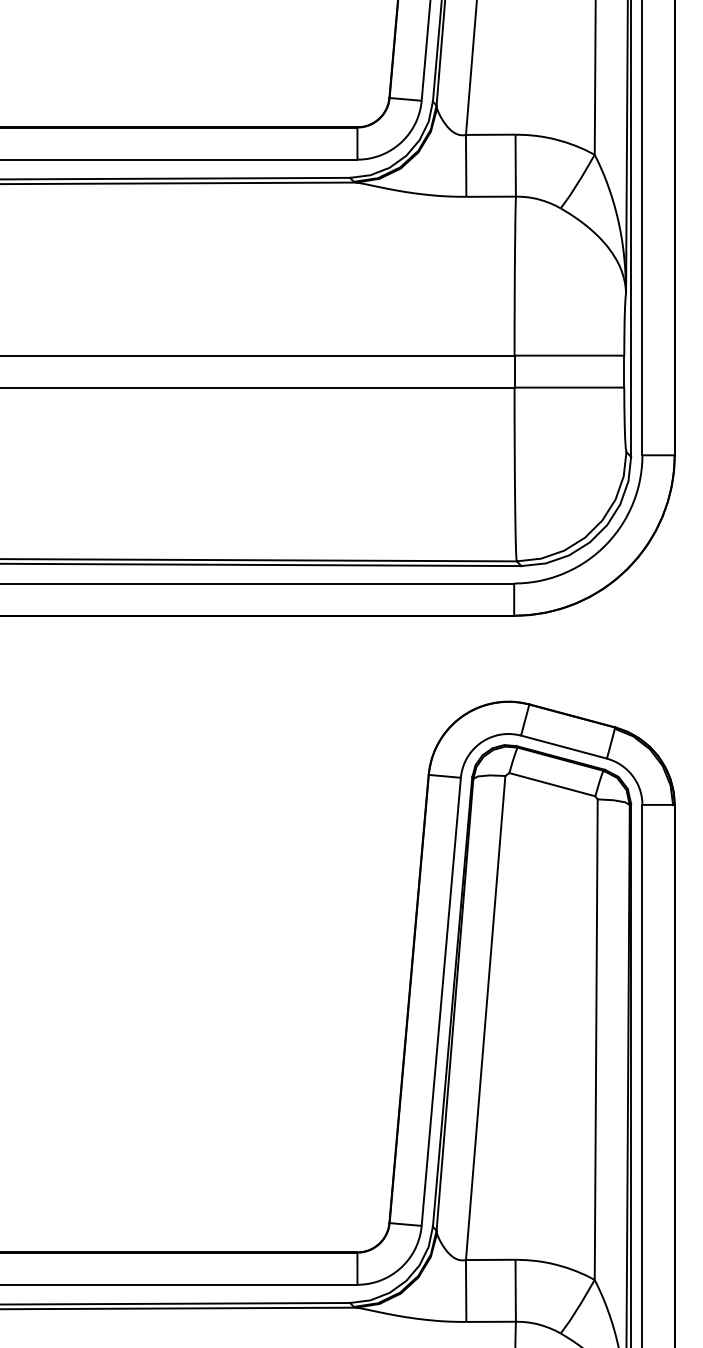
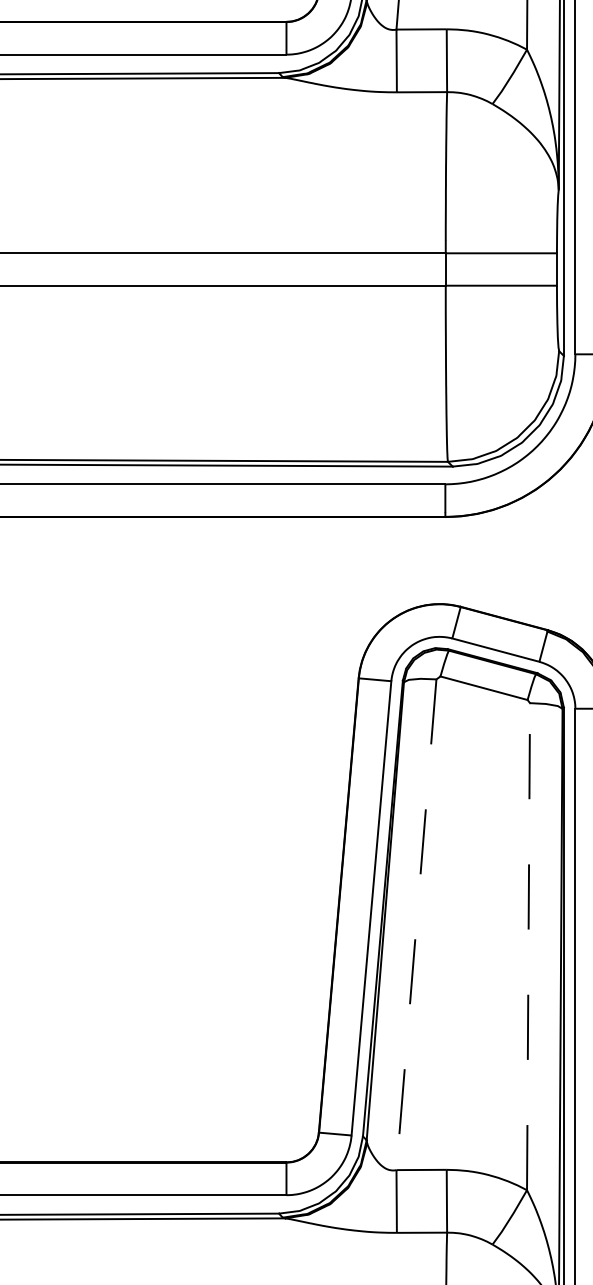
line: (485, 1018) -> (416, 925), solid -> dashed
line: (596, 1039) -> (528, 946), solid -> dashed

